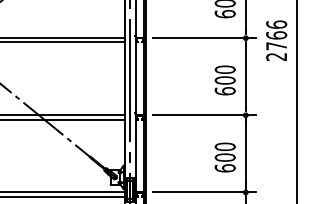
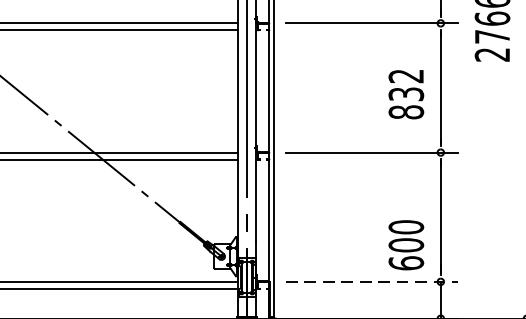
text: (224, 80) -> (405, 94), 600 -> 832
text: (224, 157) -> (405, 245), moved
line: (205, 192) -> (373, 281), solid -> dashed

